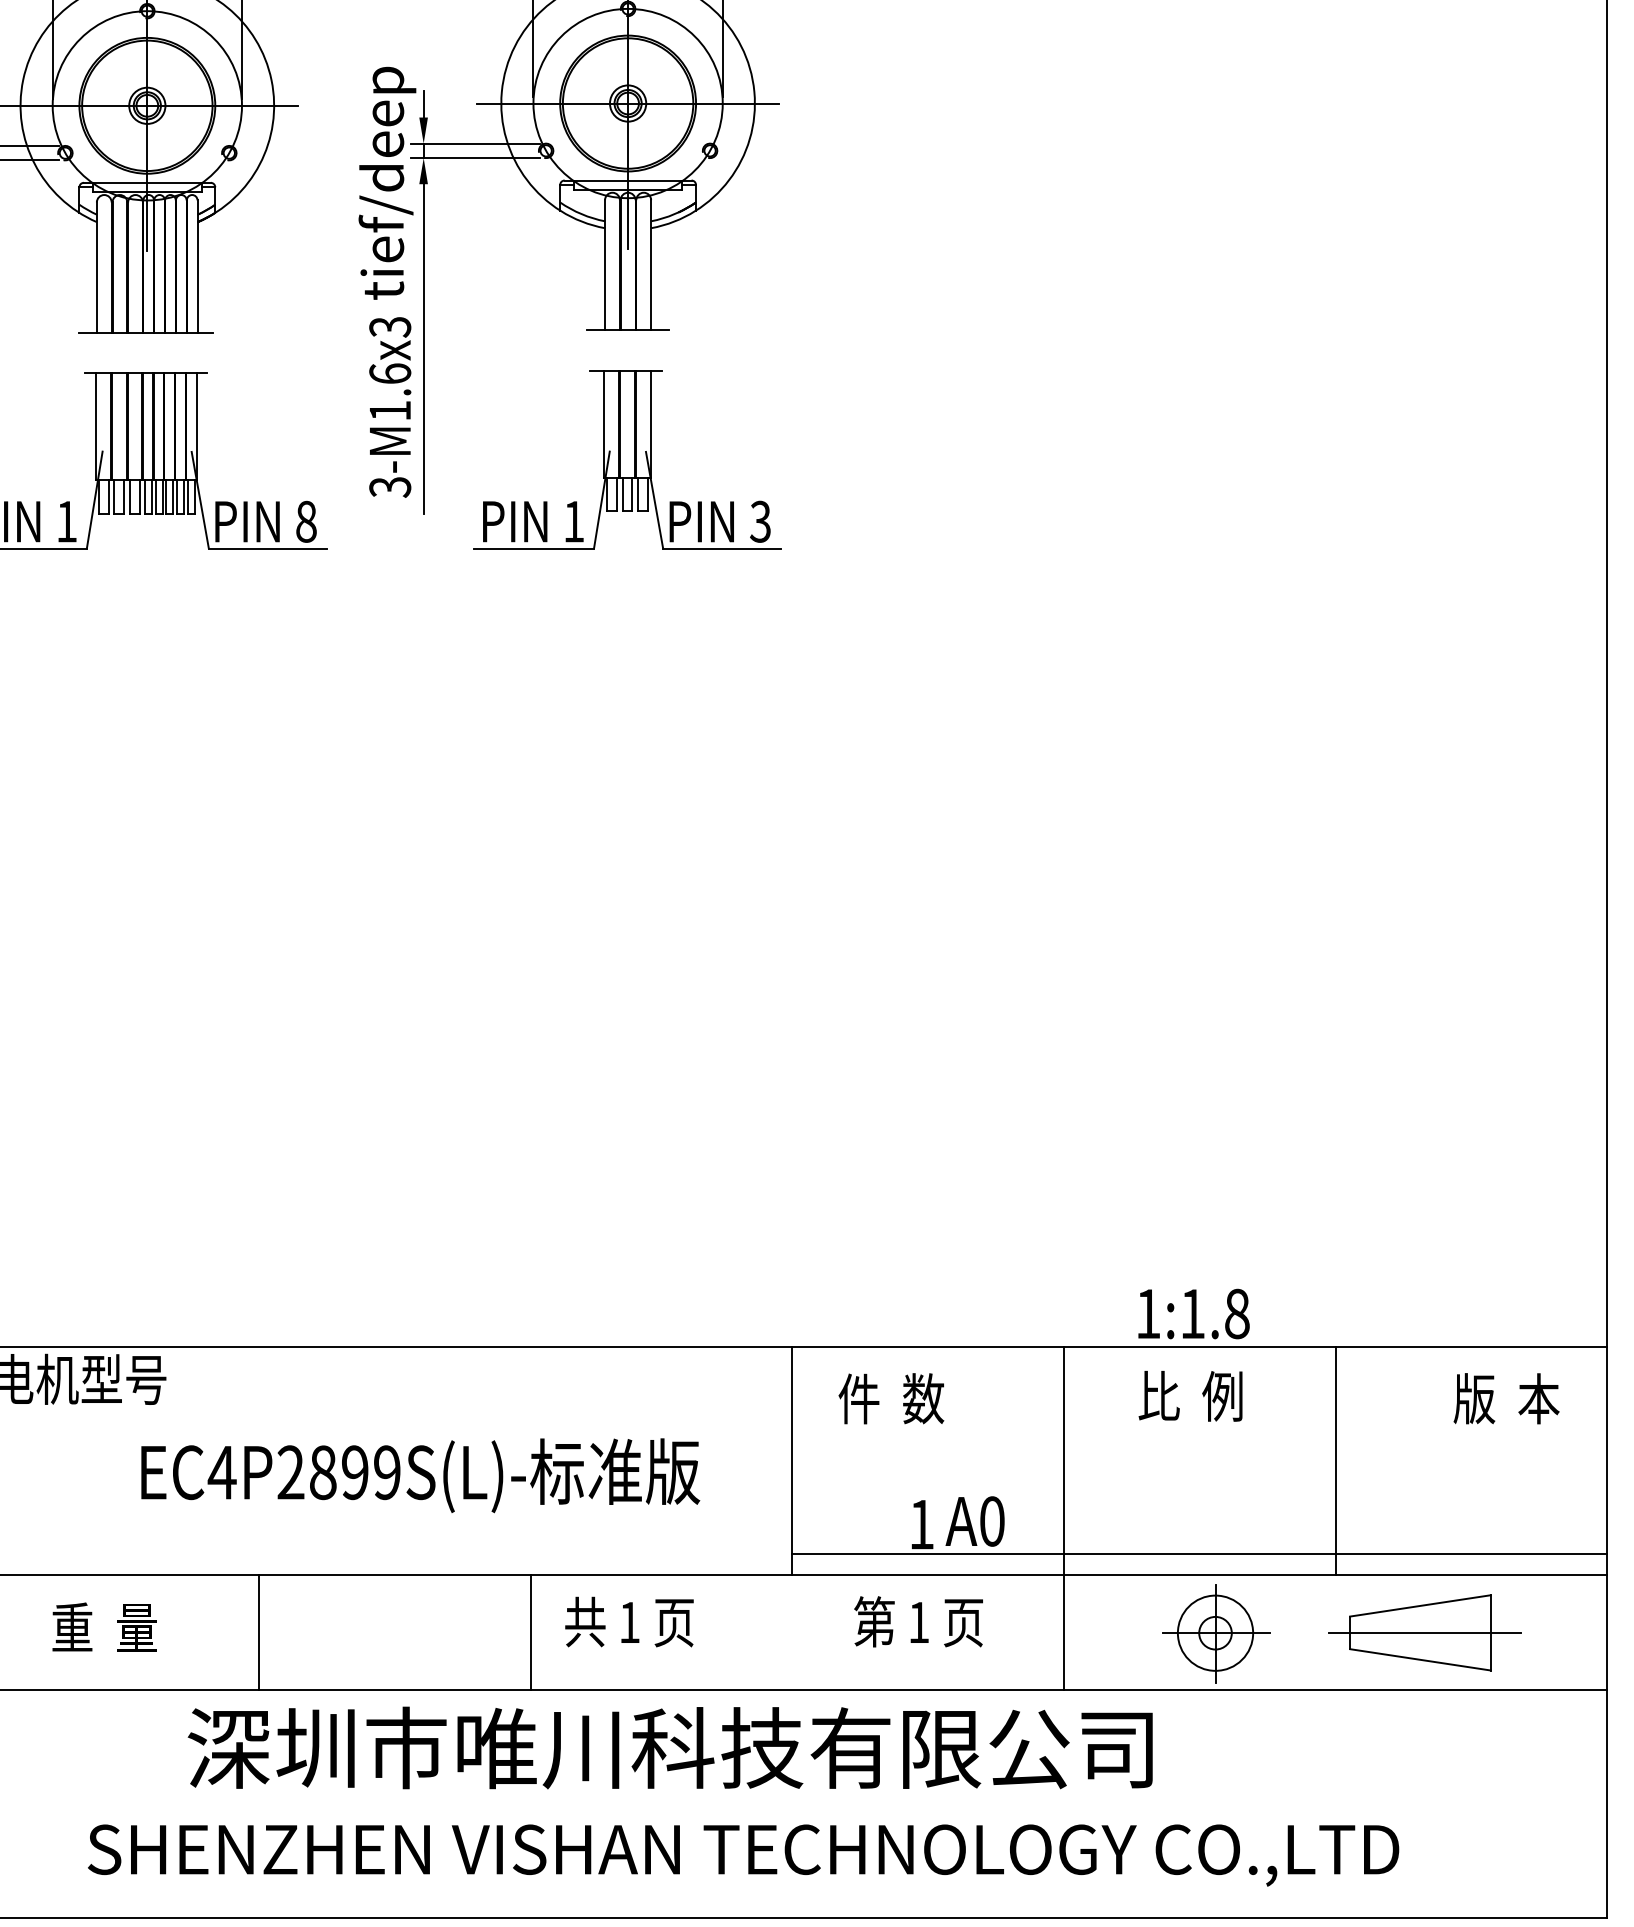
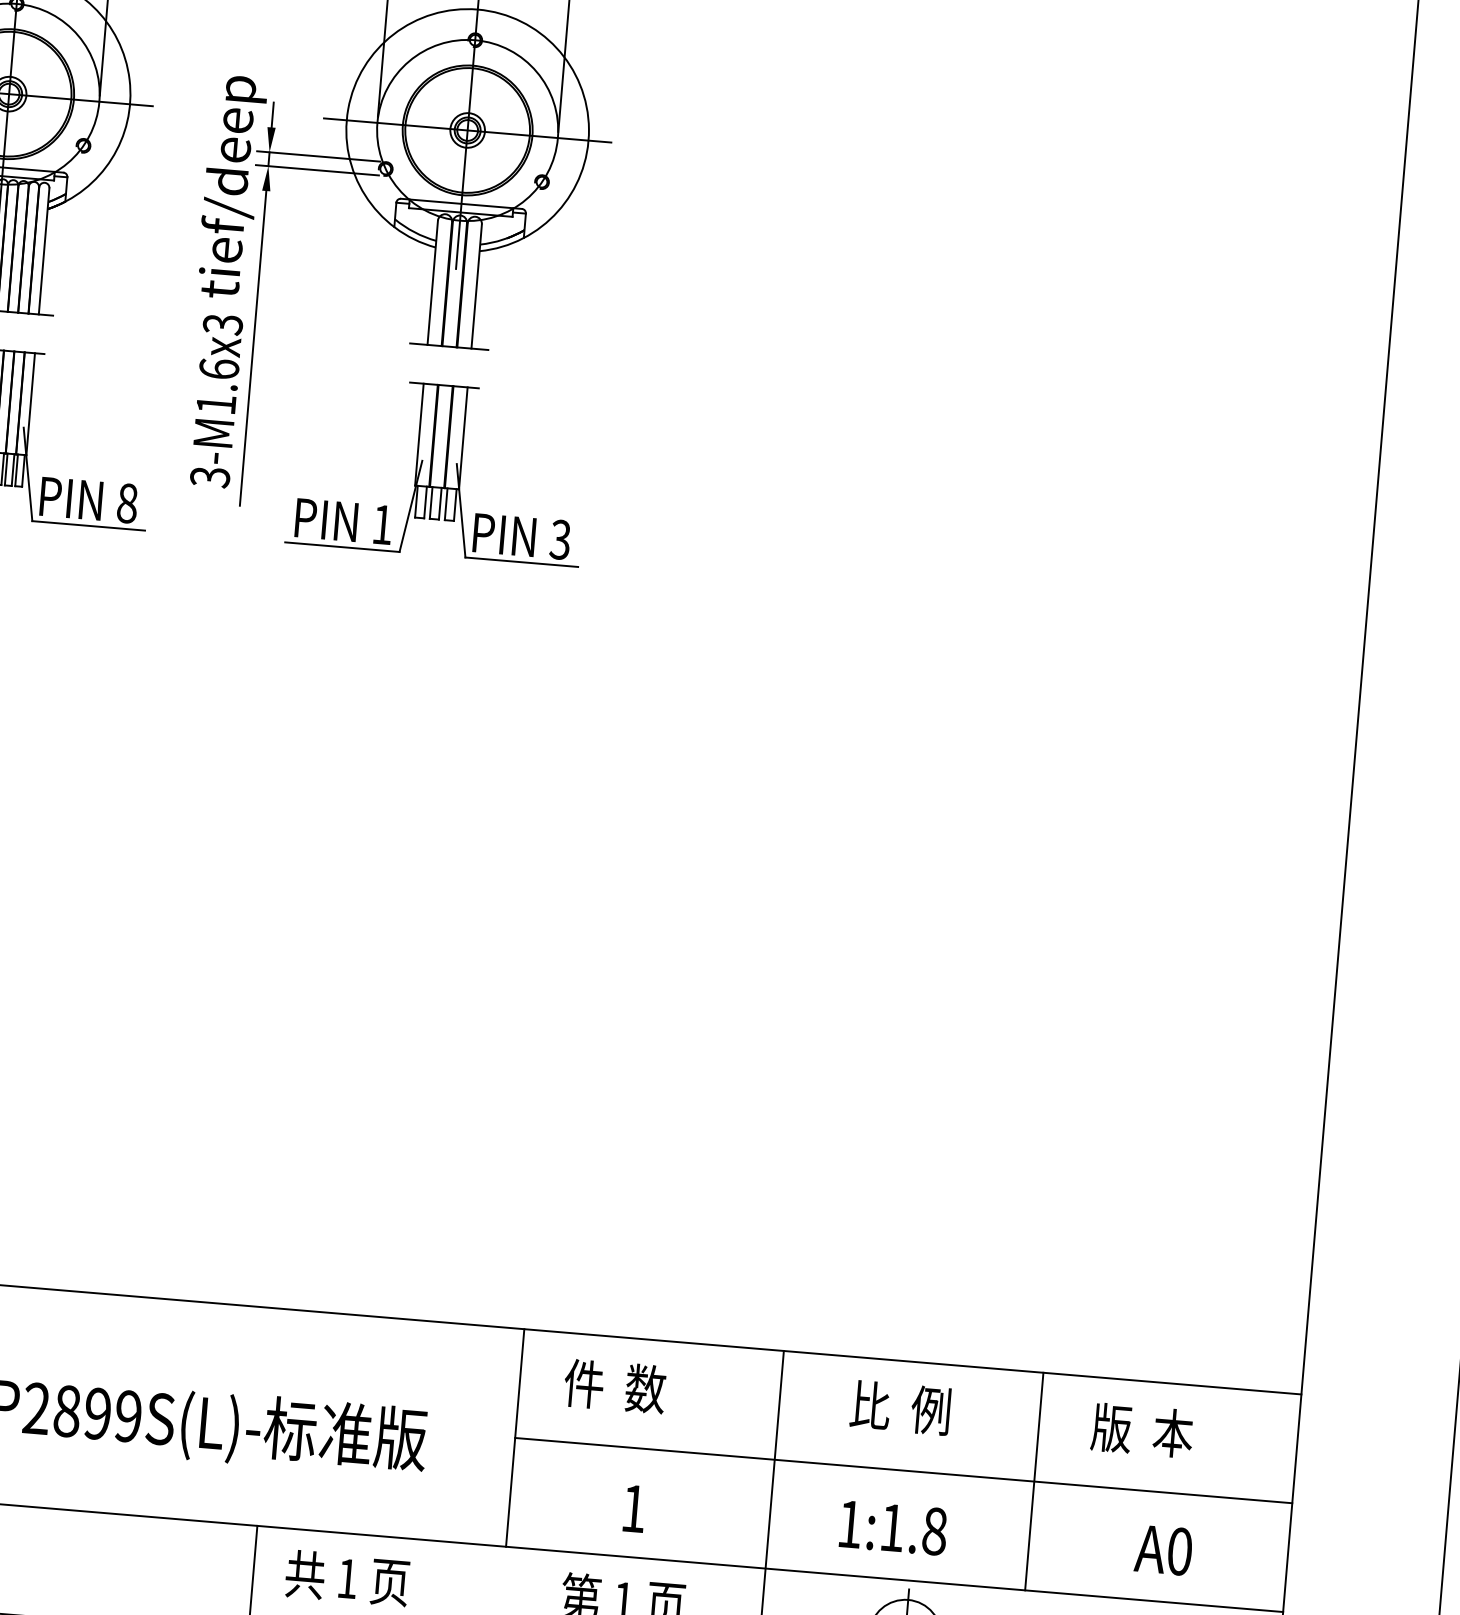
text: (1193, 1313) -> (893, 1527), moved
text: (1506, 1398) -> (1142, 1430), moved
text: (974, 1521) -> (1162, 1550), moved
line: (1199, 1554) -> (903, 1470), moved

